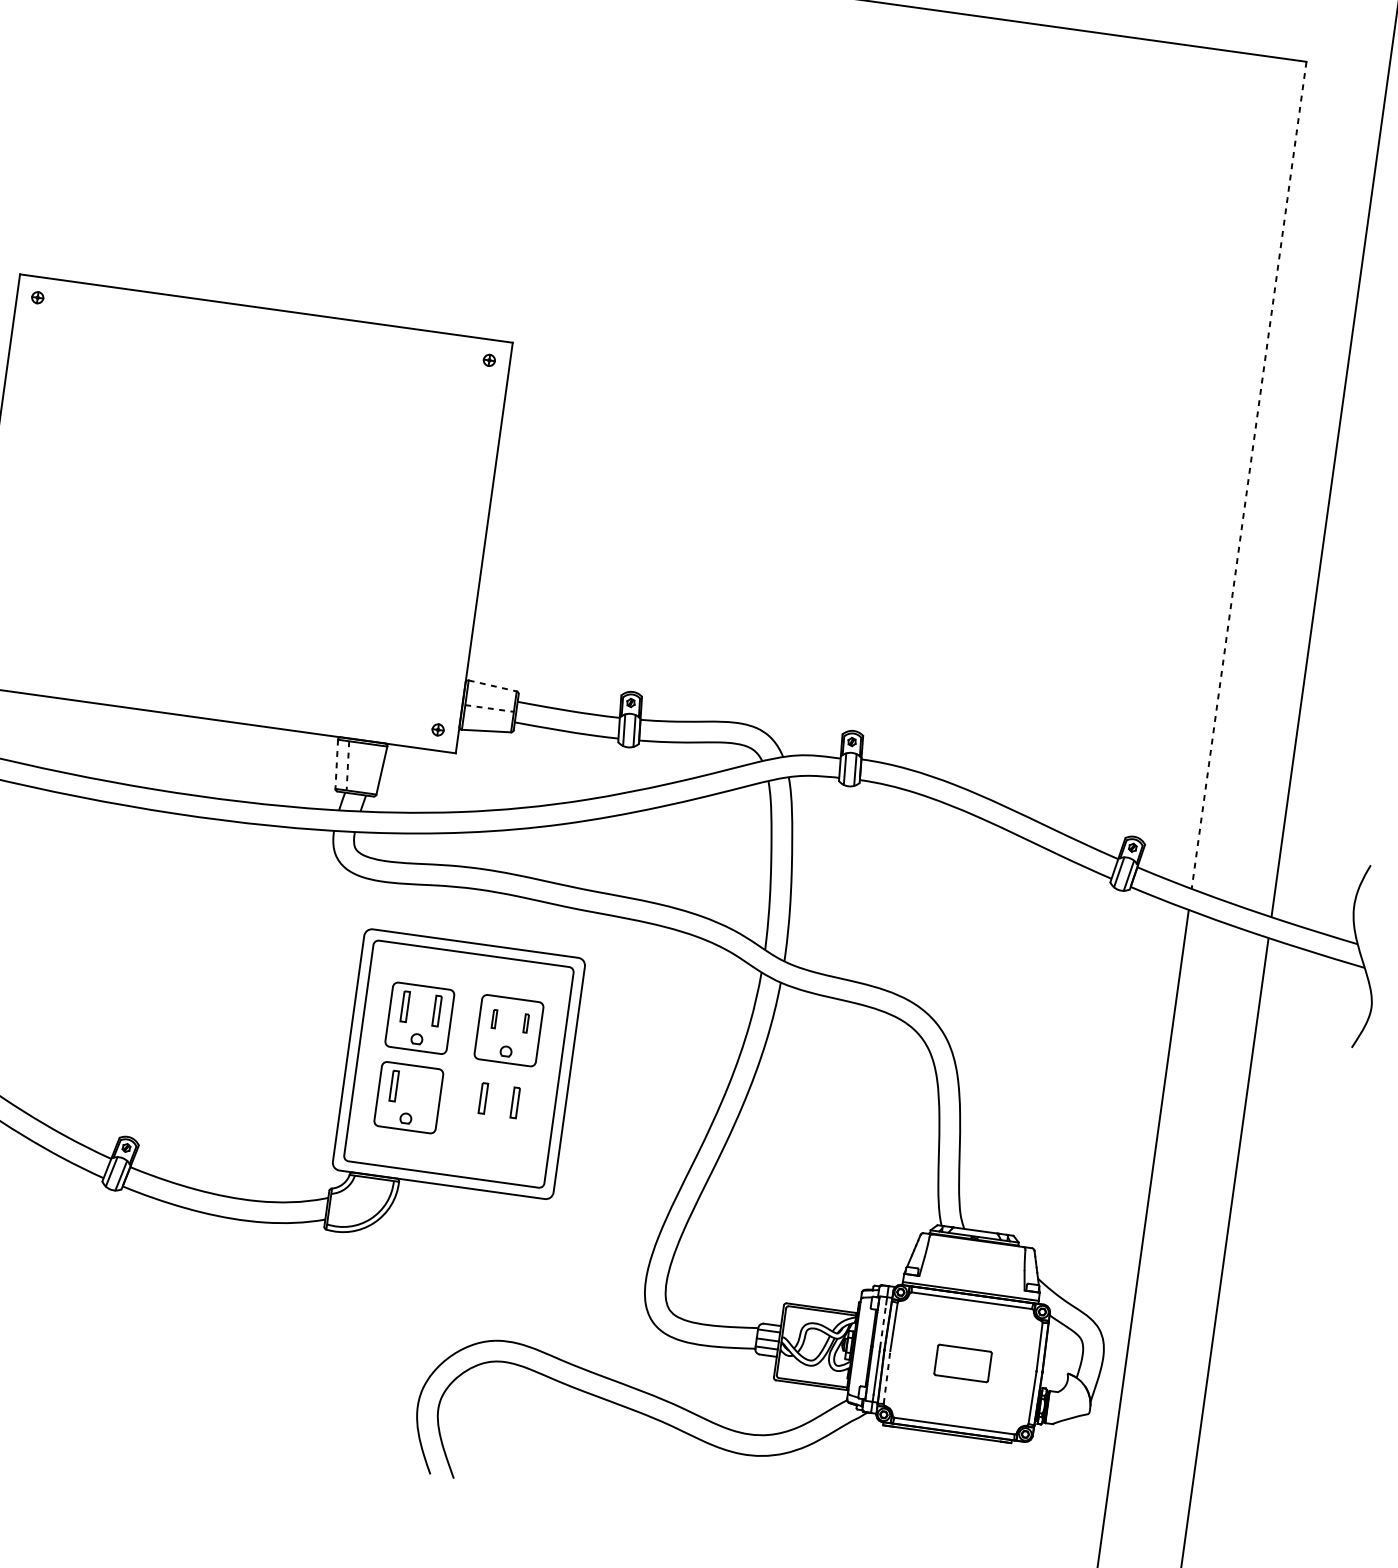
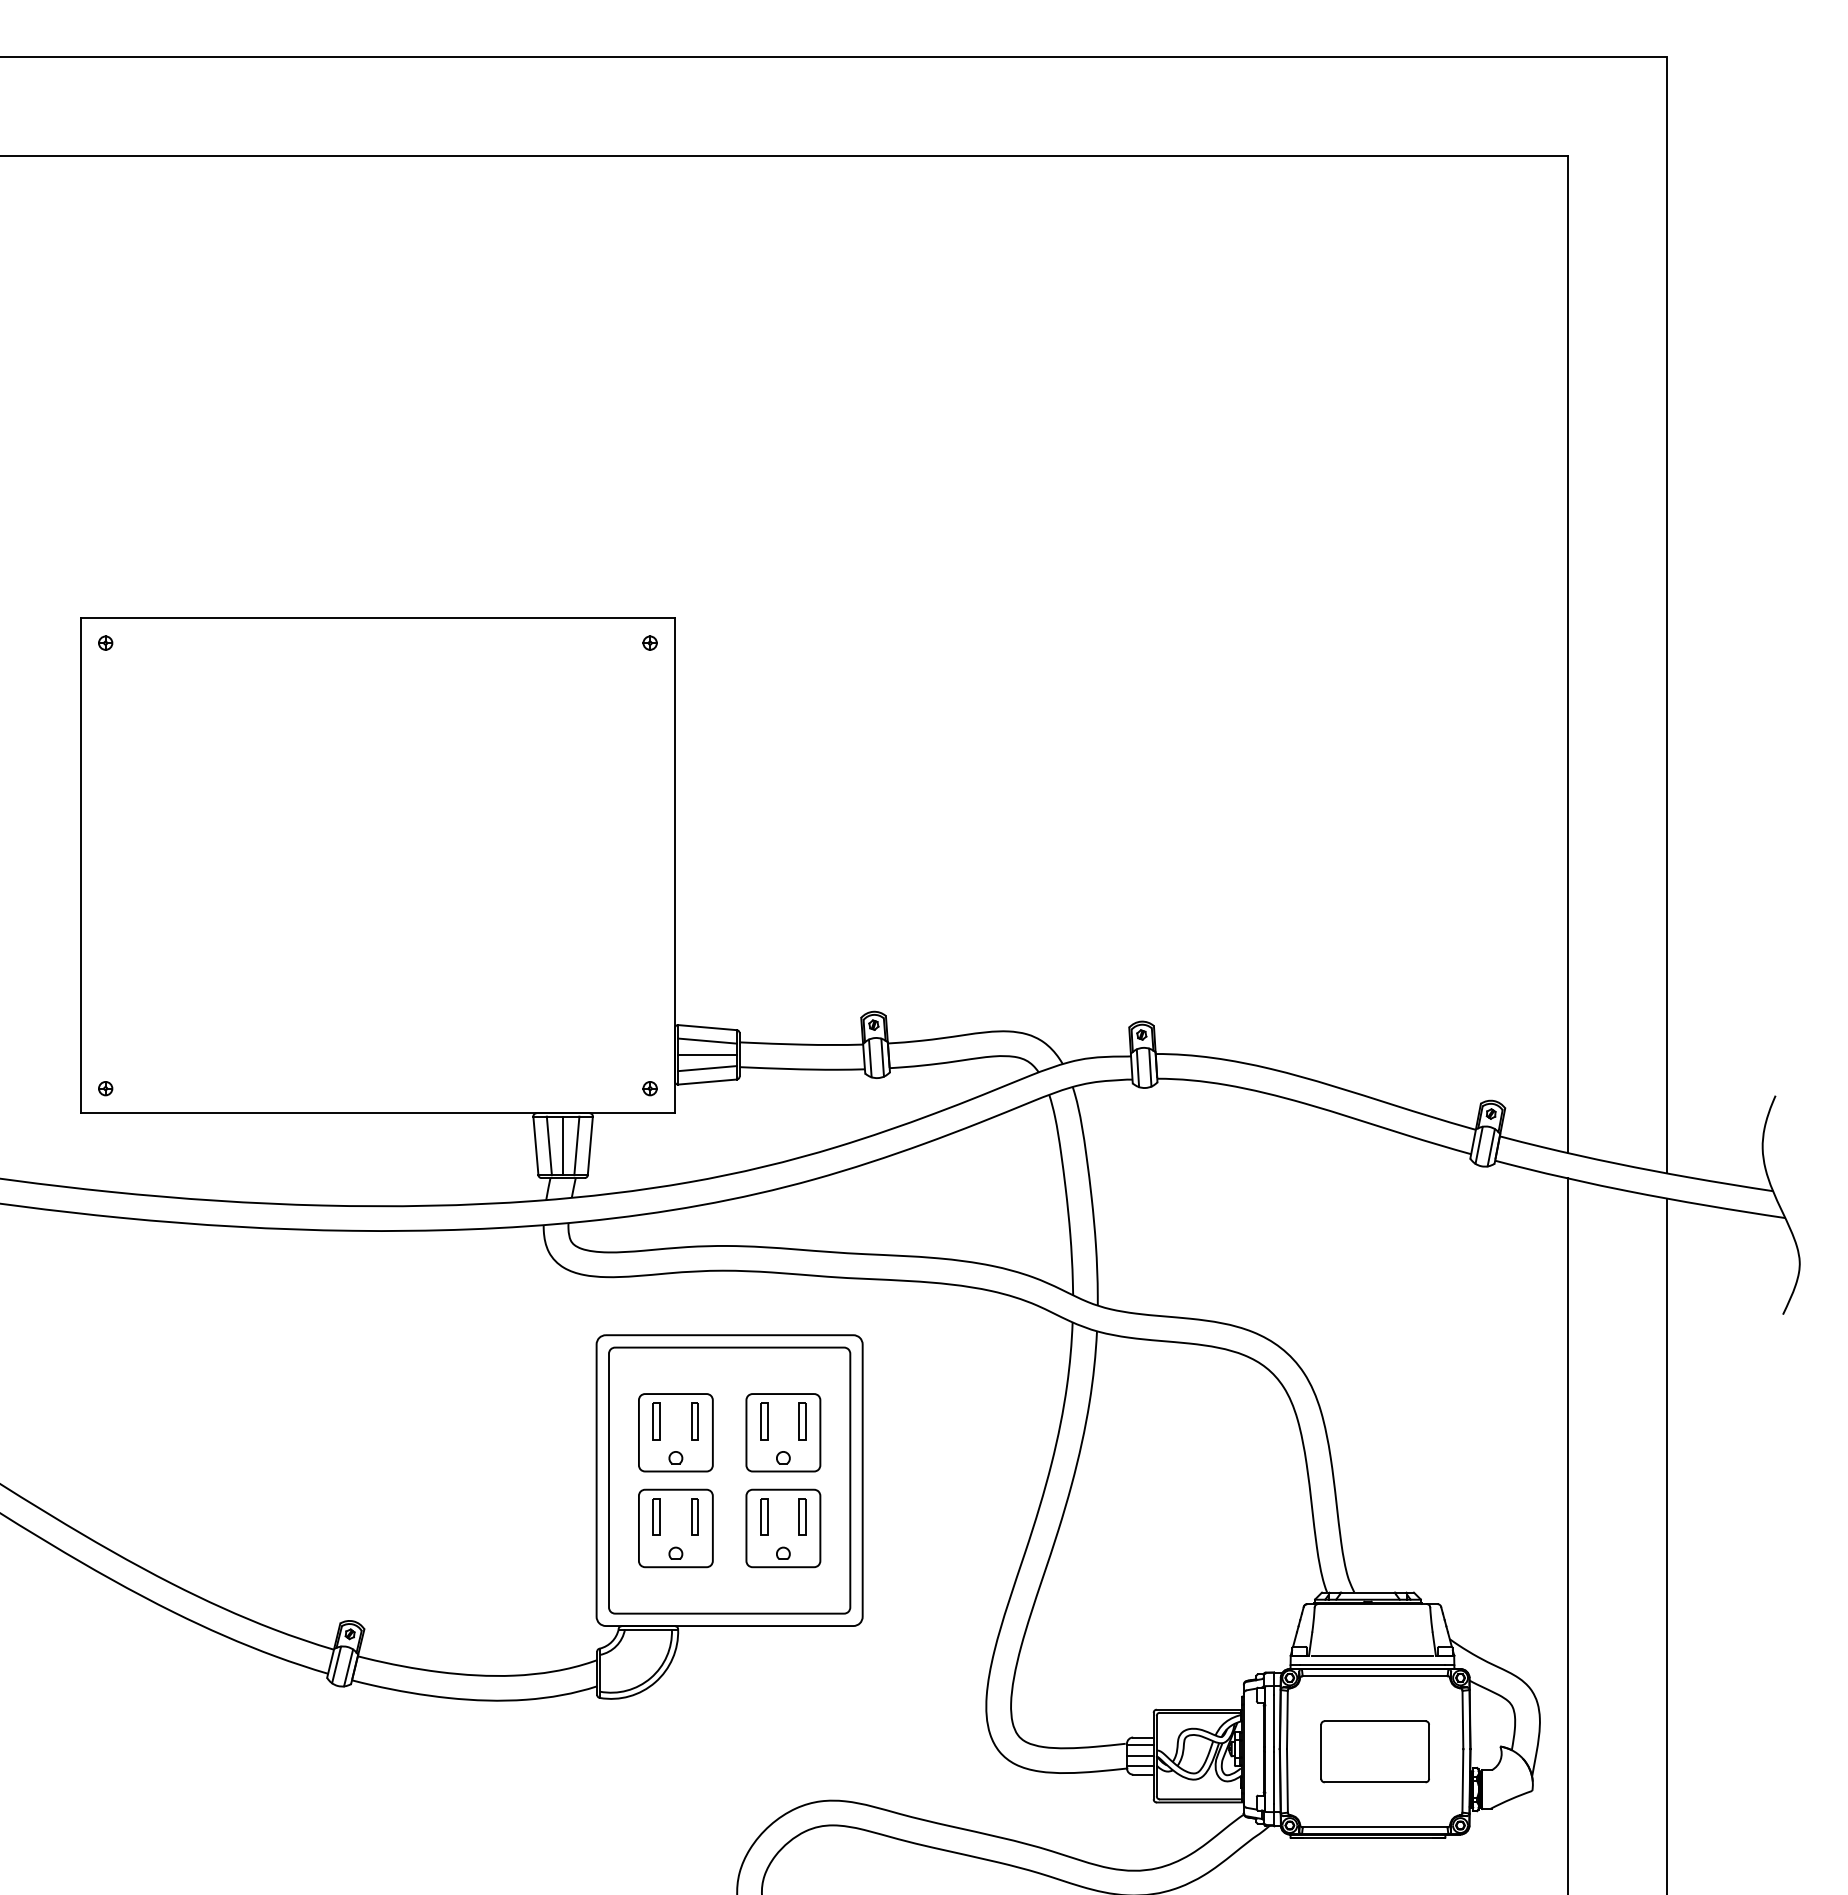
line: (1248, 475) -> (1567, 654), dashed -> solid
line: (493, 685) -> (708, 1027), dashed -> solid
line: (491, 696) -> (707, 1040), added
line: (490, 708) -> (708, 1054), dashed -> solid
line: (487, 719) -> (707, 1068), added
line: (336, 764) -> (535, 1146), dashed -> solid
line: (347, 766) -> (549, 1146), dashed -> solid
line: (359, 767) -> (563, 1145), added
line: (370, 768) -> (576, 1145), added
part: (494, 1019) -> (764, 1421), size x1.67
part: (526, 1023) -> (802, 1421), size x1.67
part: (425, 1089) -> (694, 1516), added
part: (498, 1110) -> (783, 1528), added
line: (972, 1283) -> (1372, 1655), added
line: (883, 1325) -> (1274, 1720), dashed -> solid
part: (962, 1363) -> (1374, 1751), size x1.67
line: (887, 1377) -> (1287, 1780), dashed -> solid

